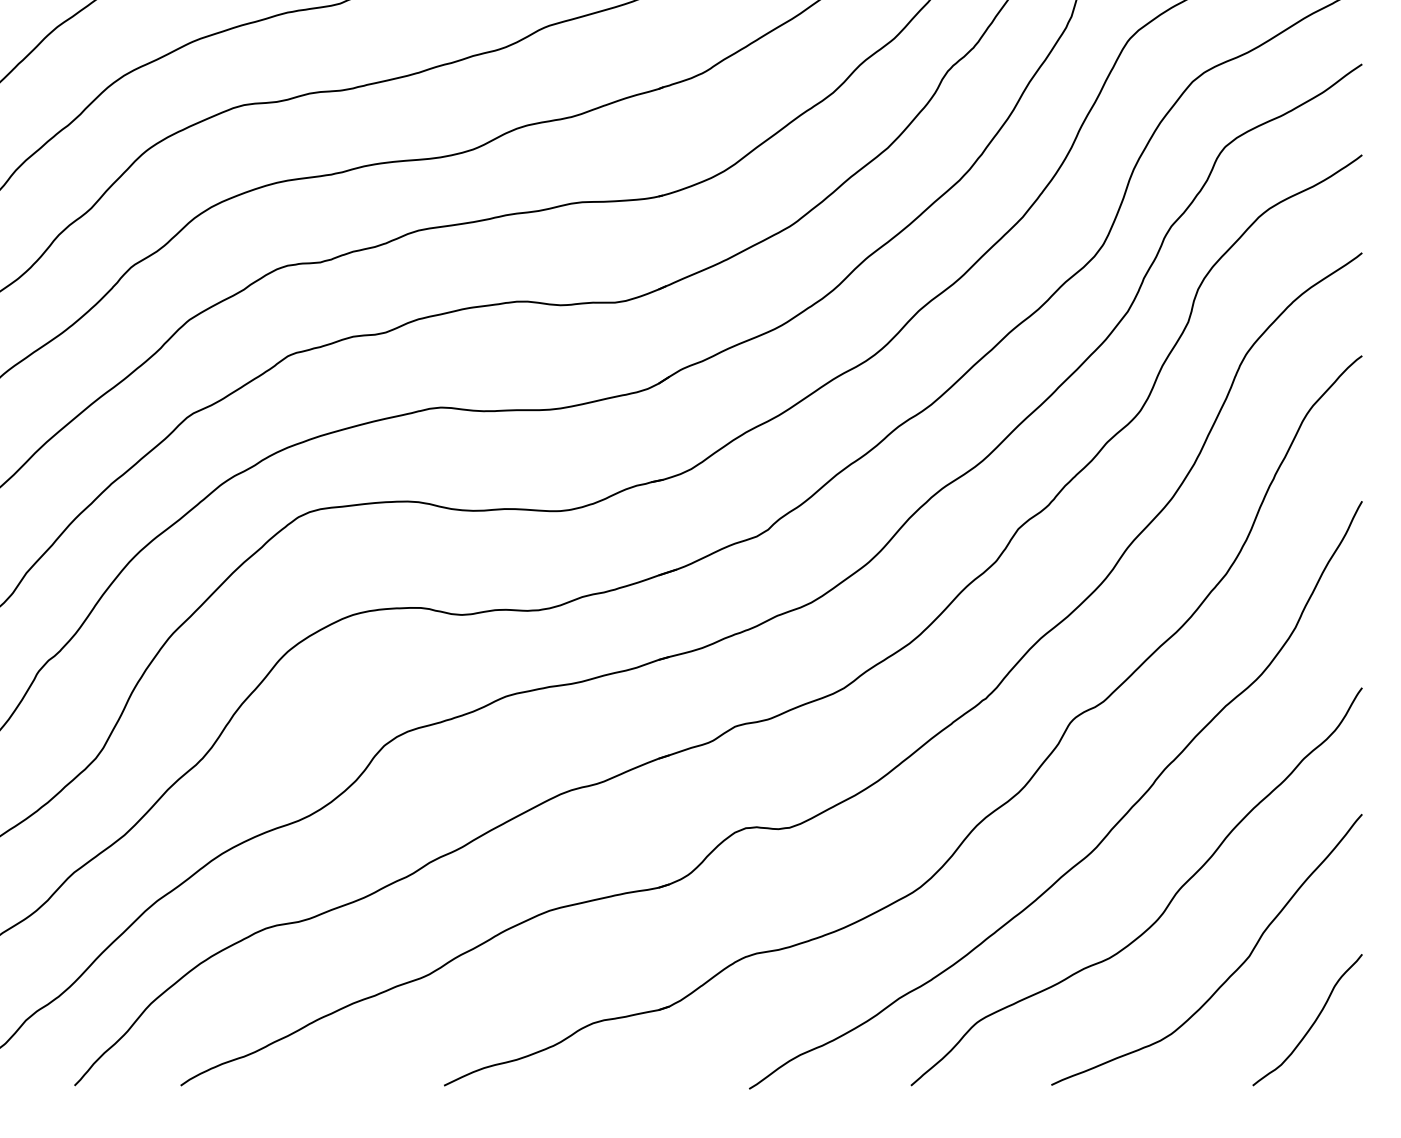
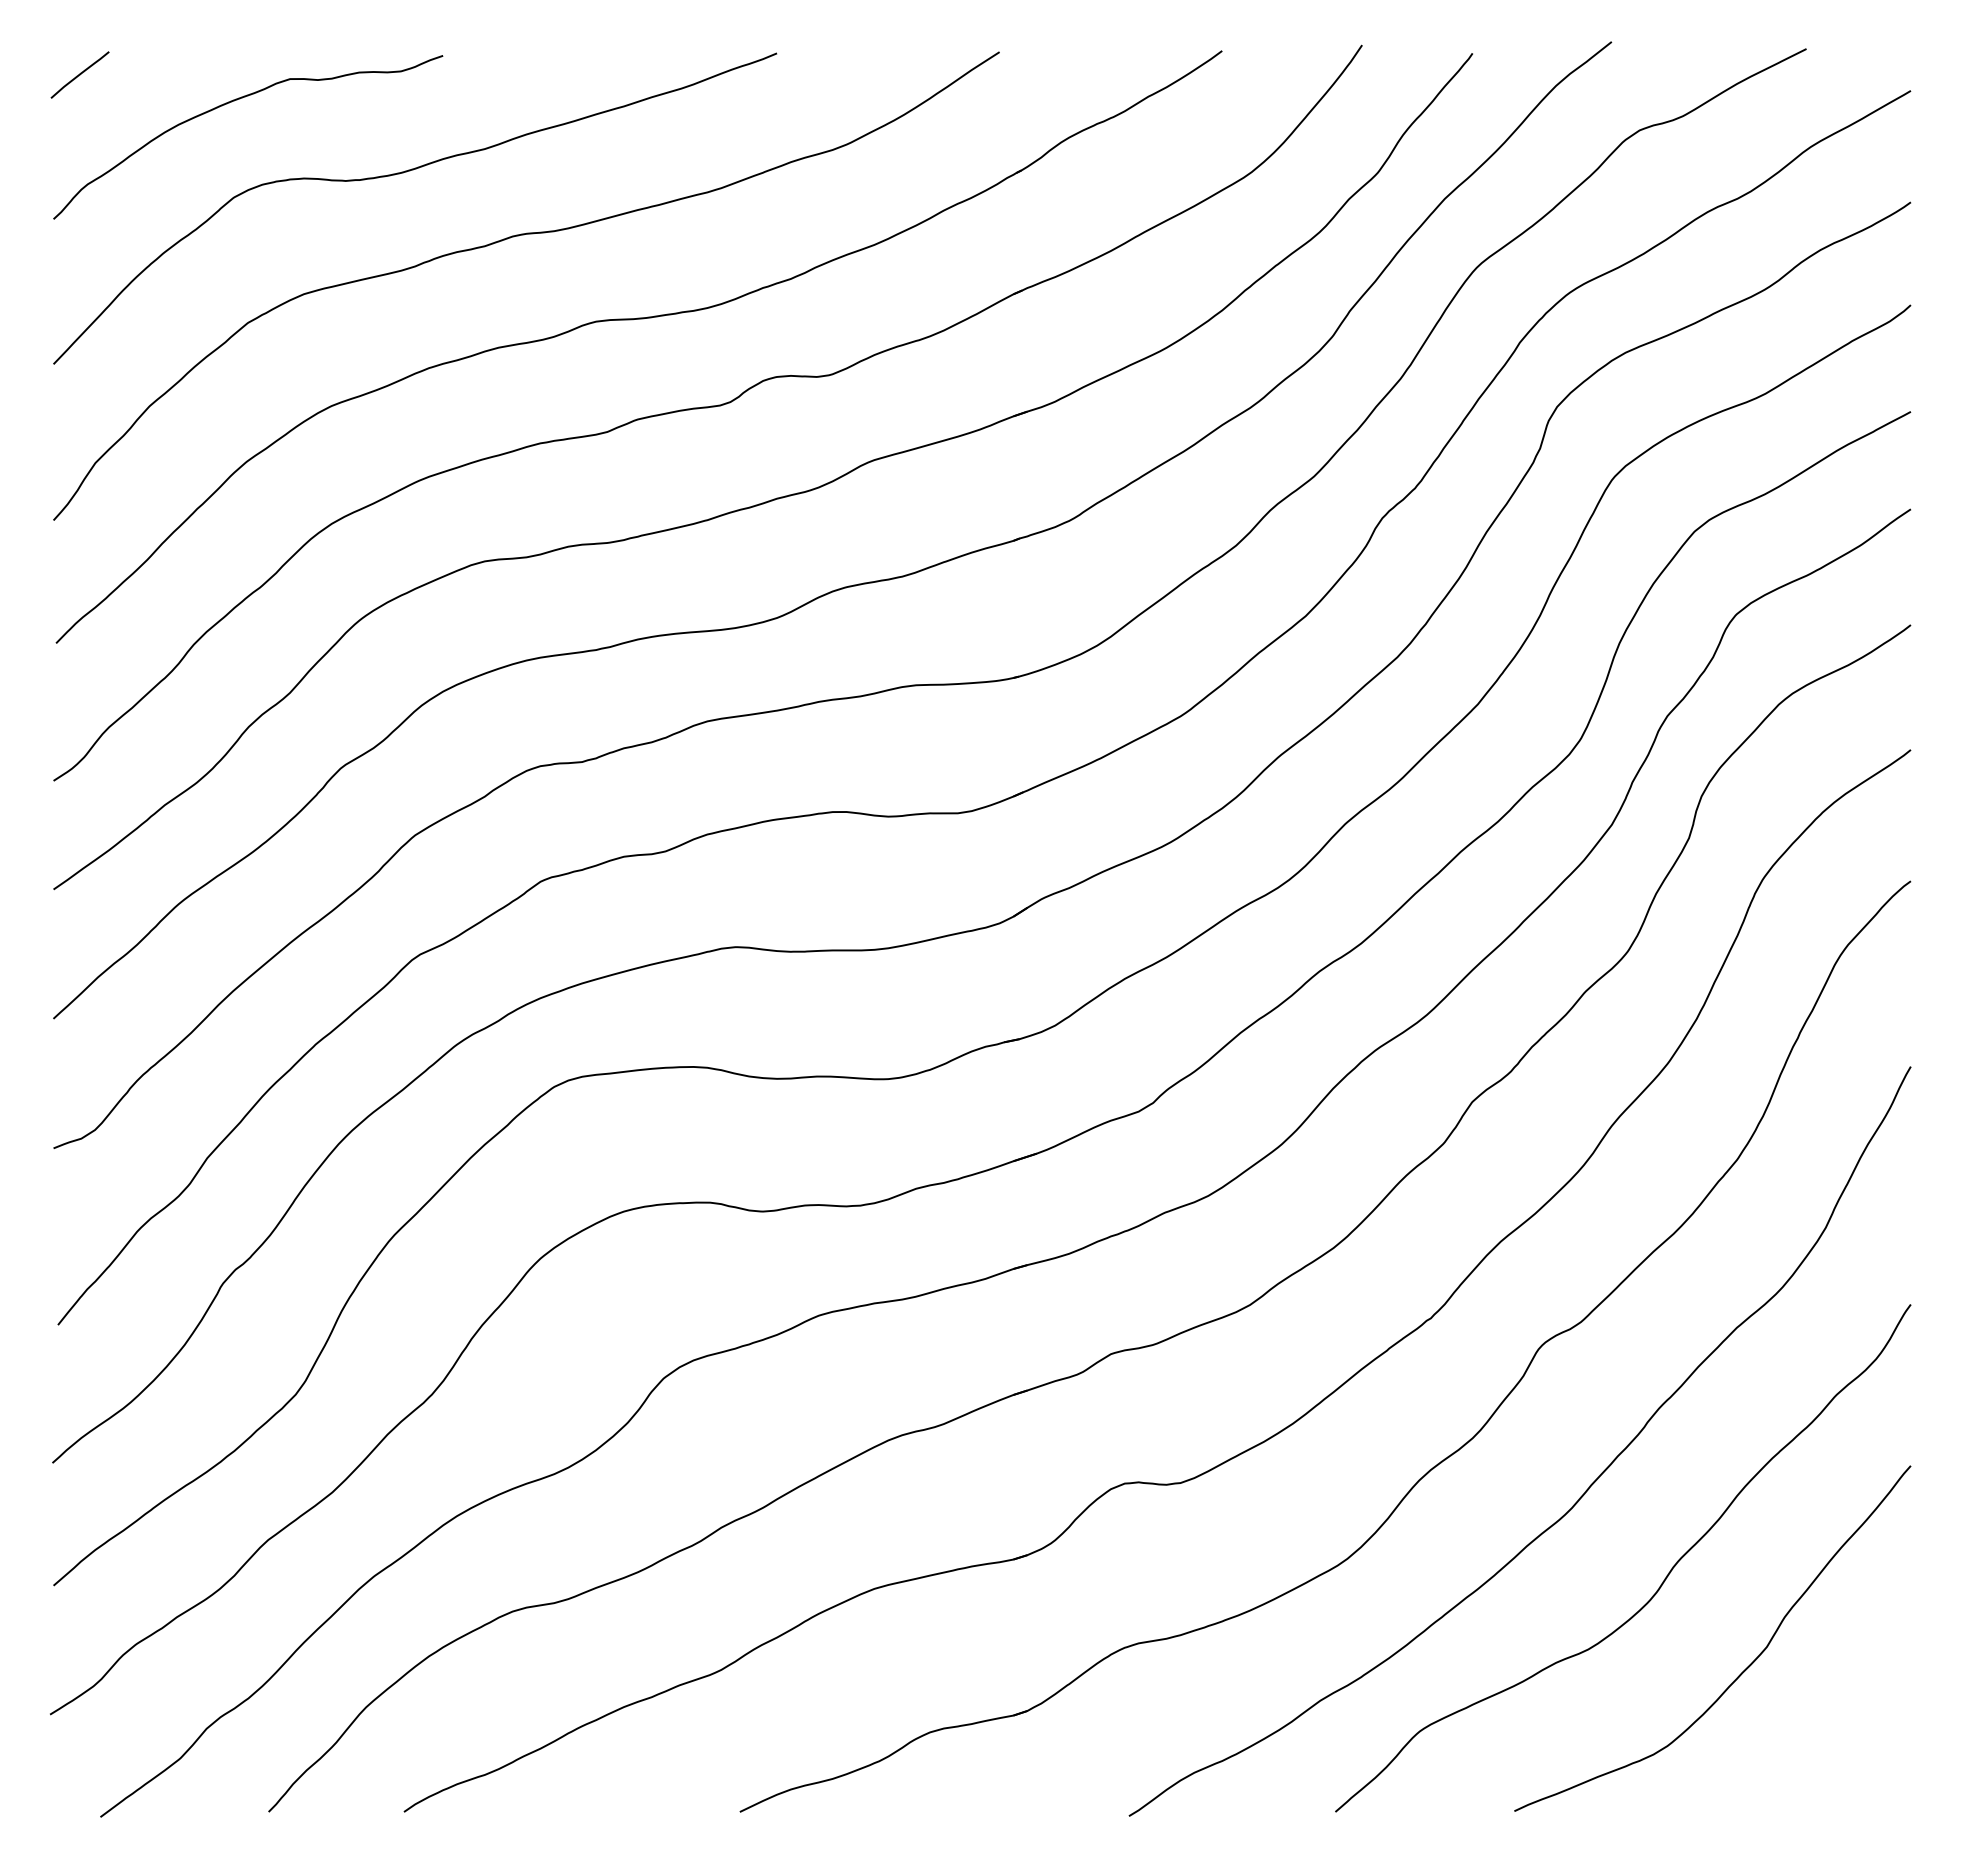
curve: (1313, 1022) -> (1848, 1731), removed

